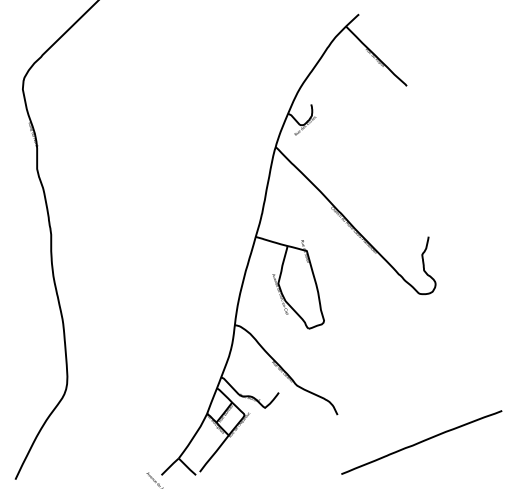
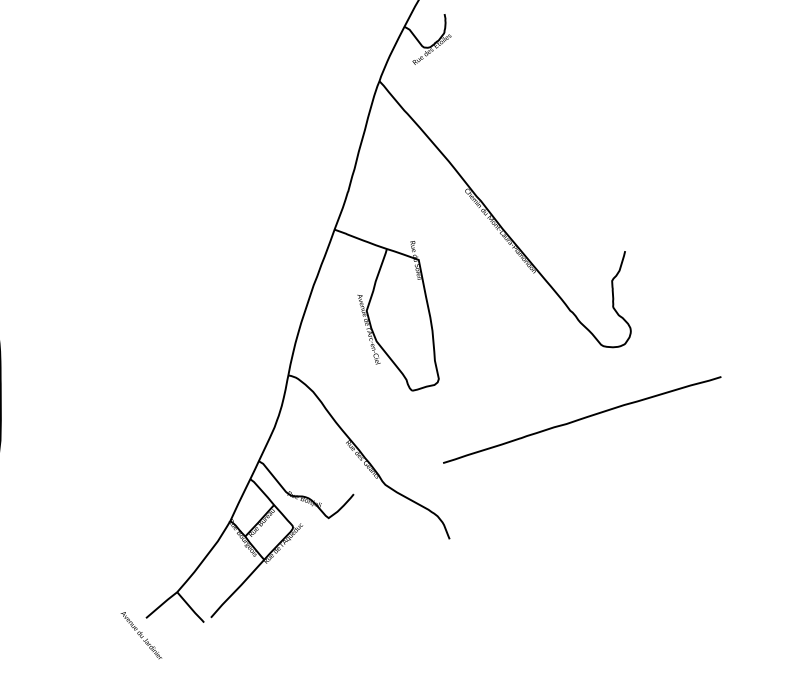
curve: (421, 442) -> (581, 419), moved

